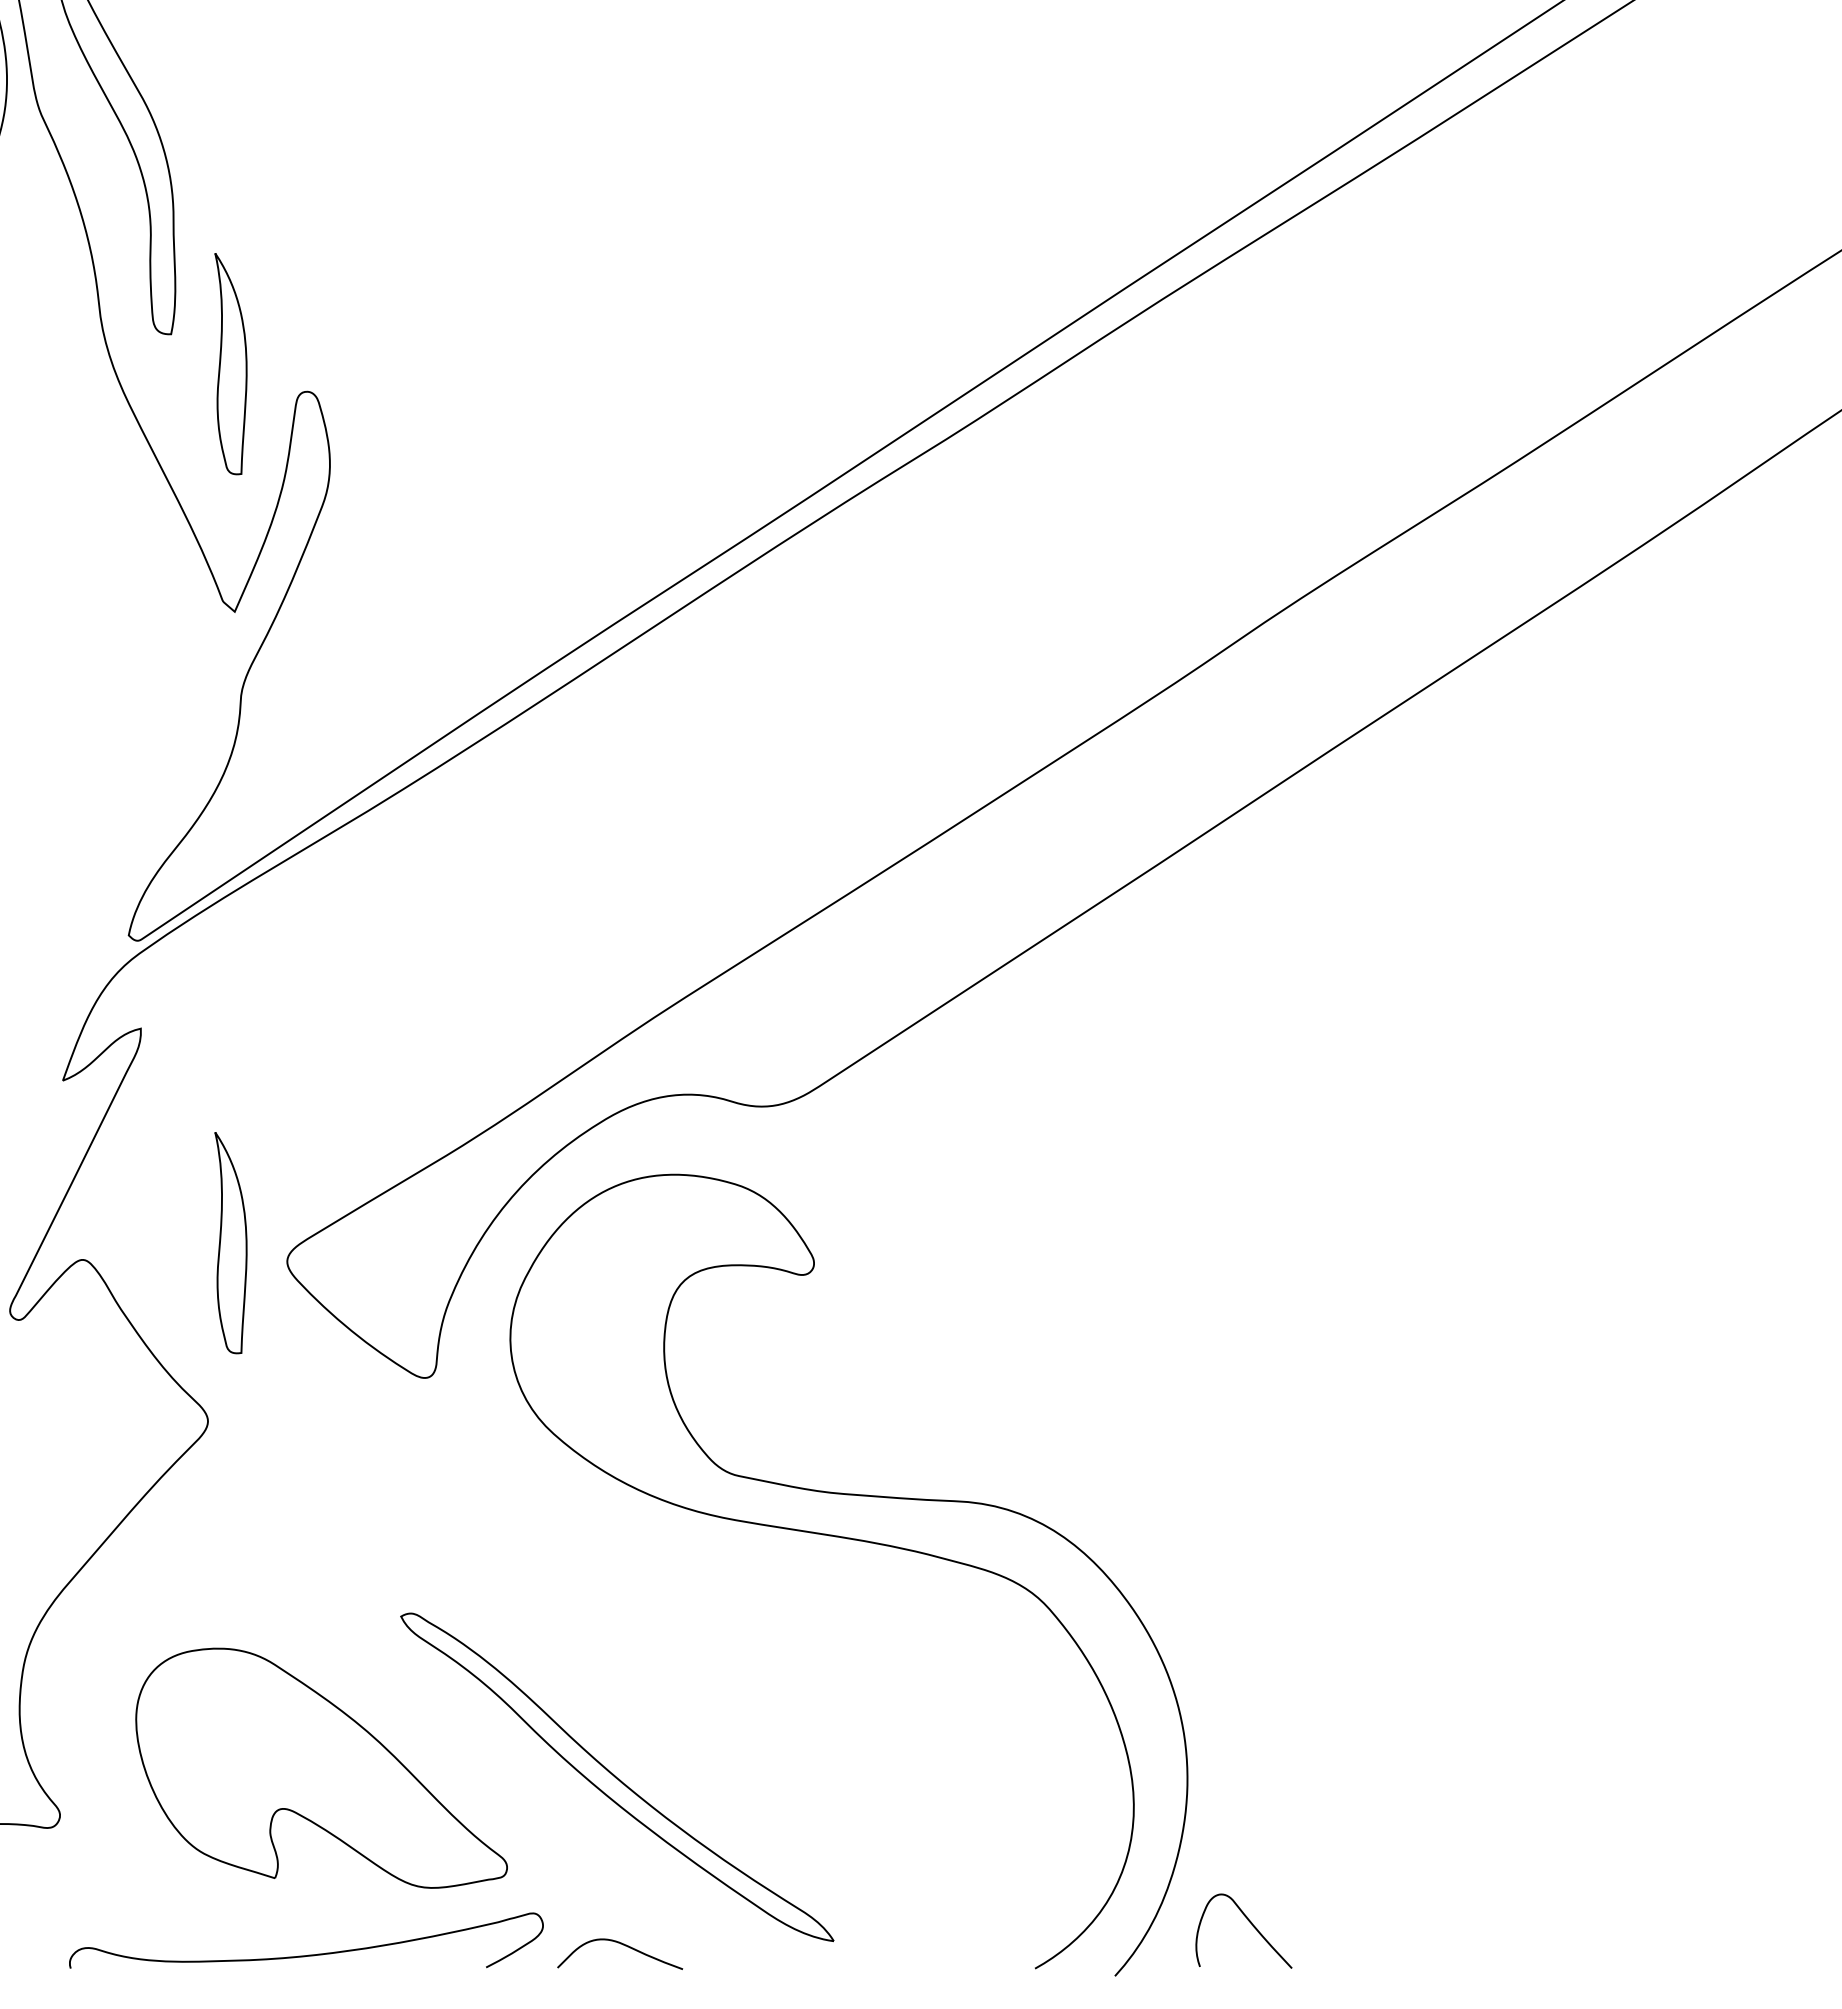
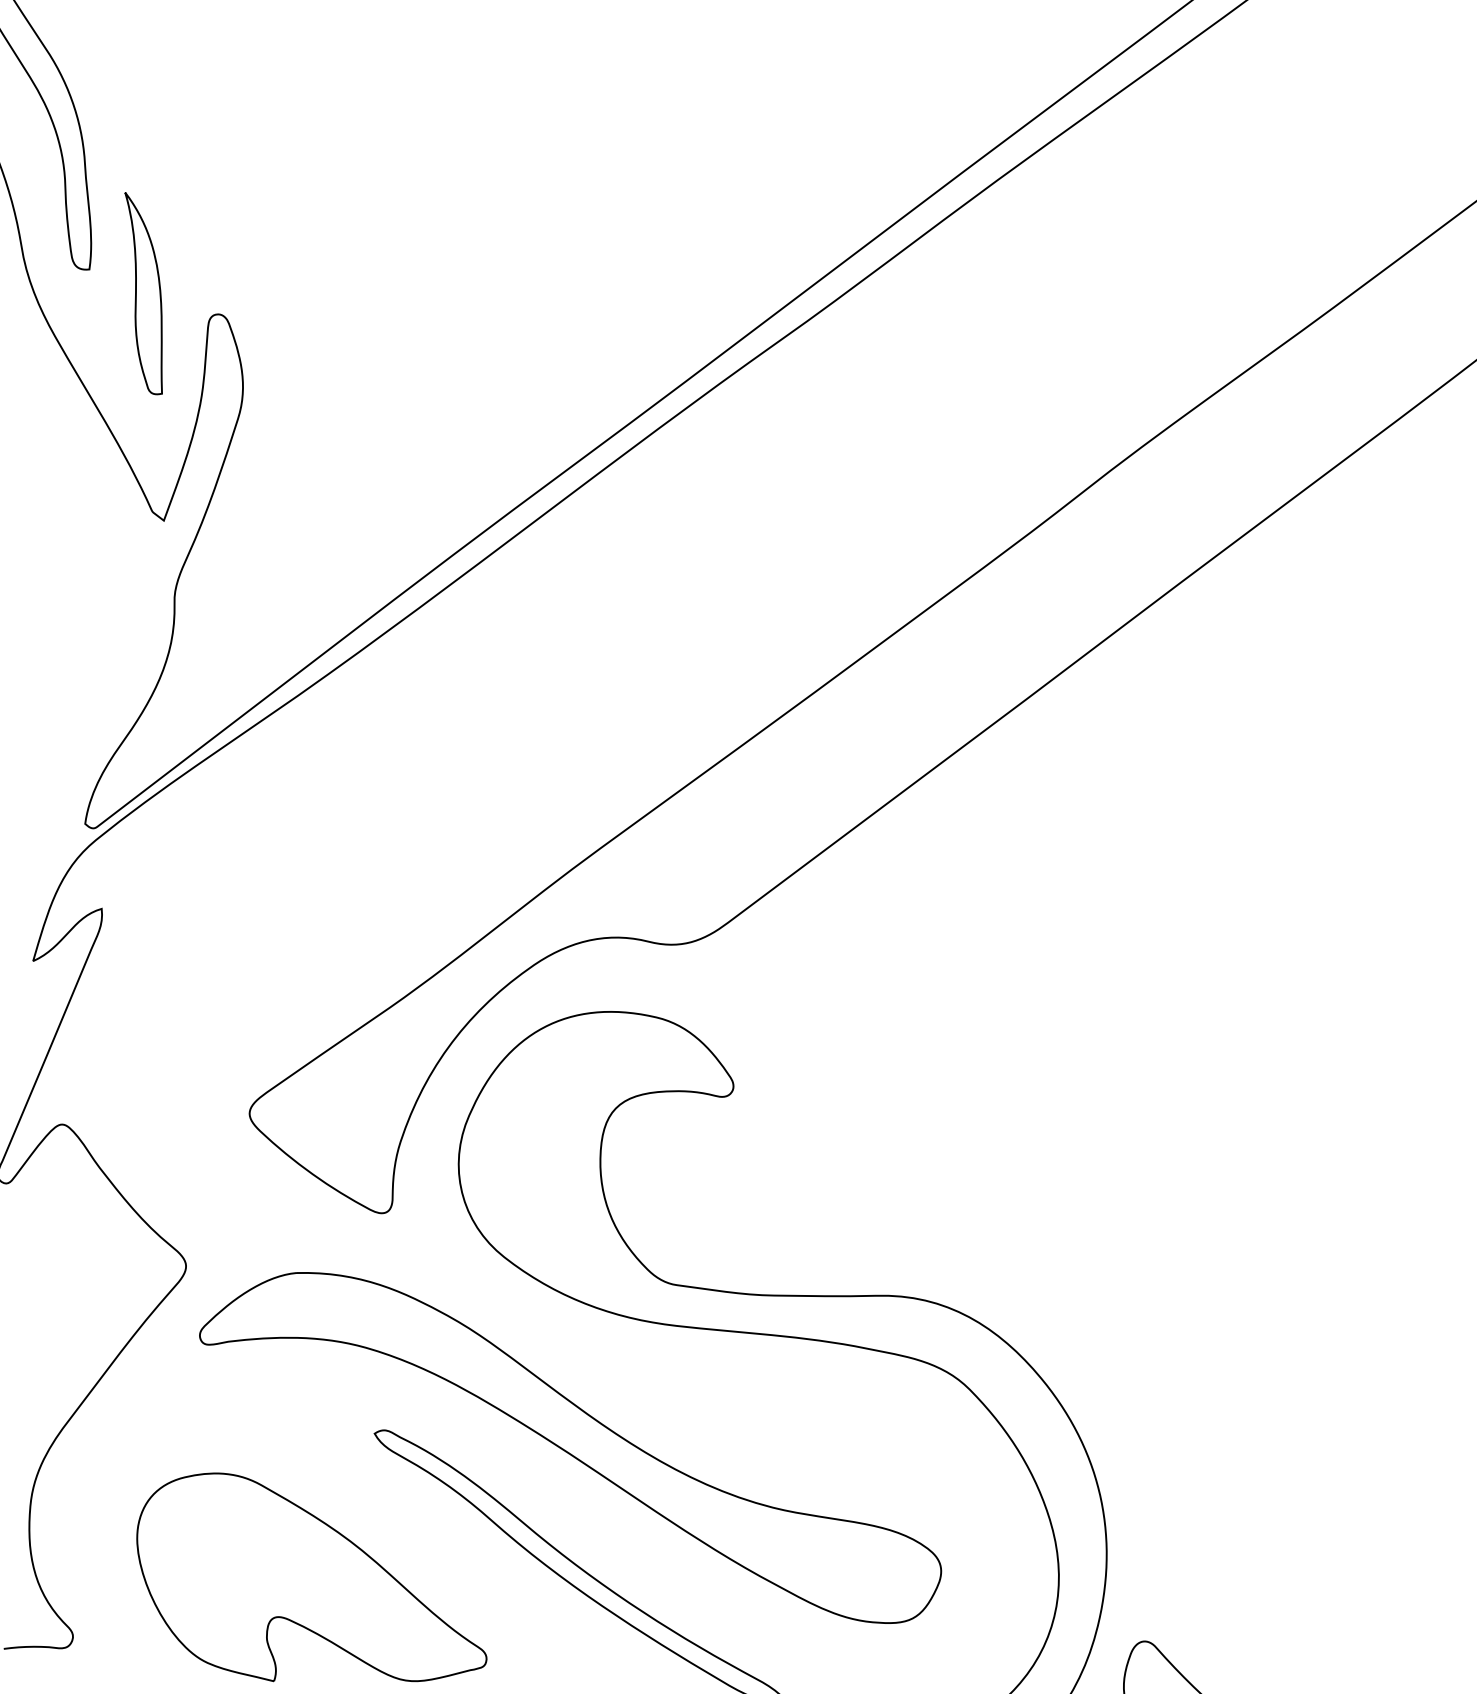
part: (230, 1243) -> (196, 1100), removed
part: (612, 1647) -> (570, 1449), added

